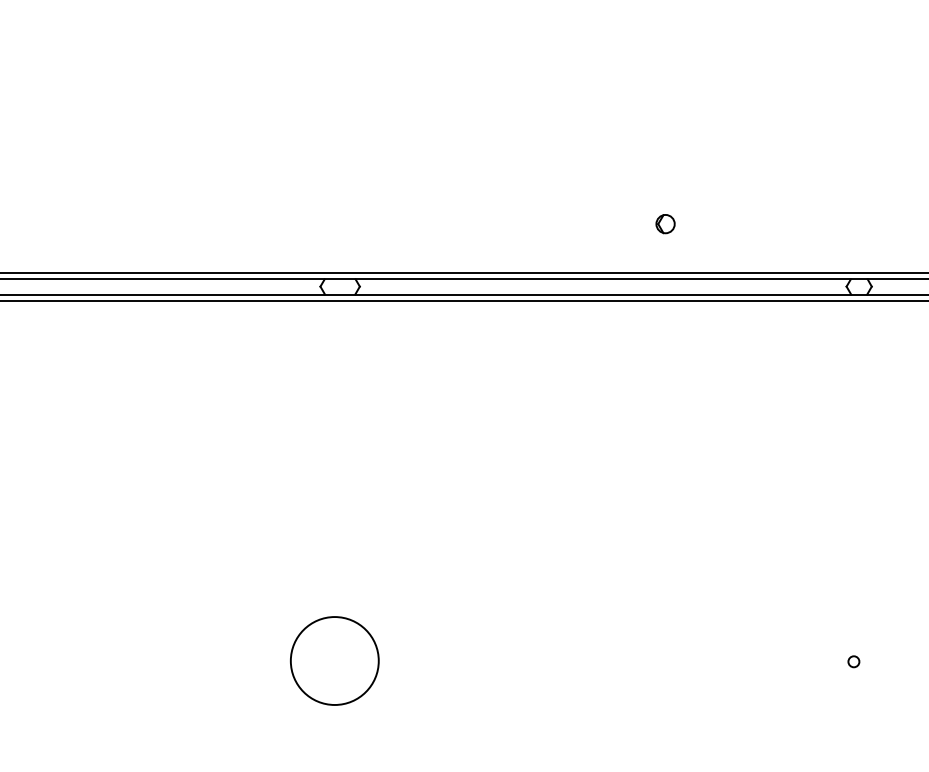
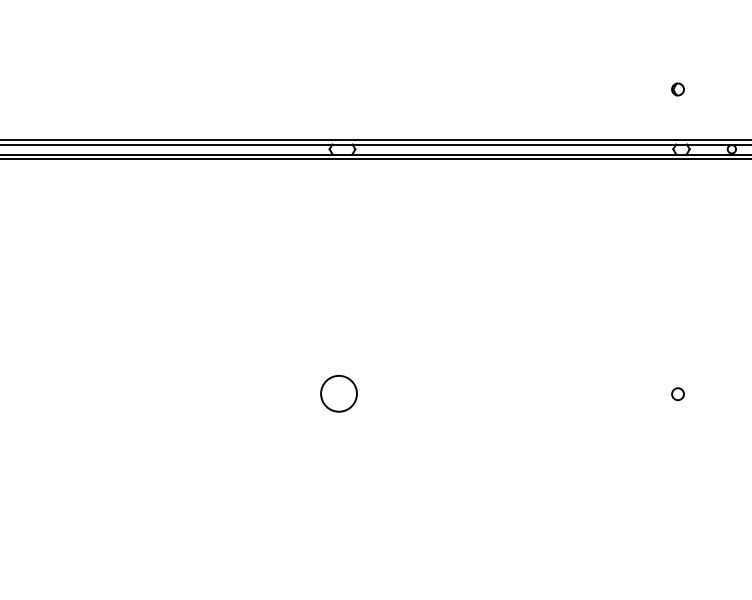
part: (664, 224) -> (677, 89), moved
circle: (334, 660) -> (338, 393), size x0.62
circle: (853, 662) -> (677, 394), size x1.67

